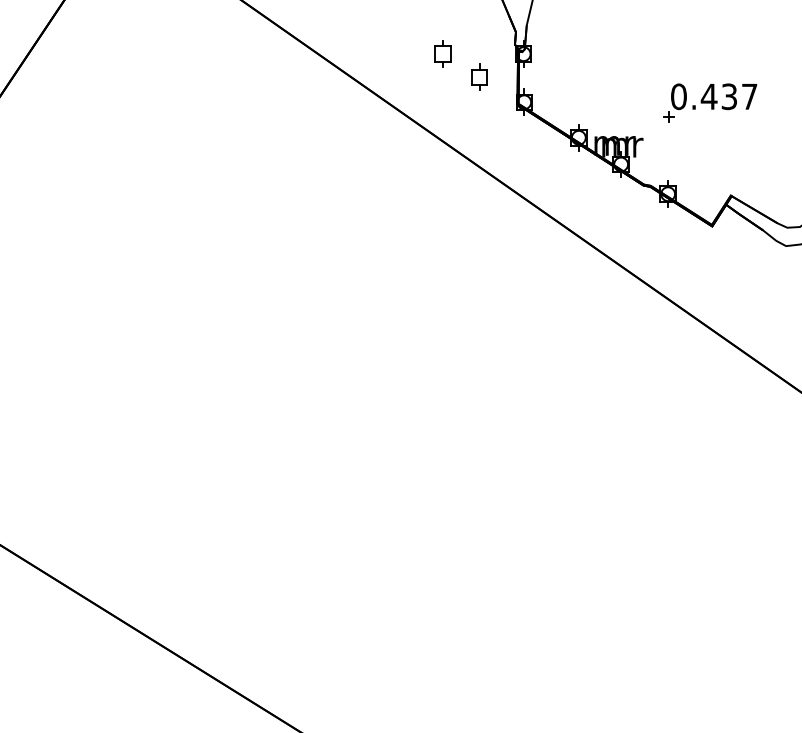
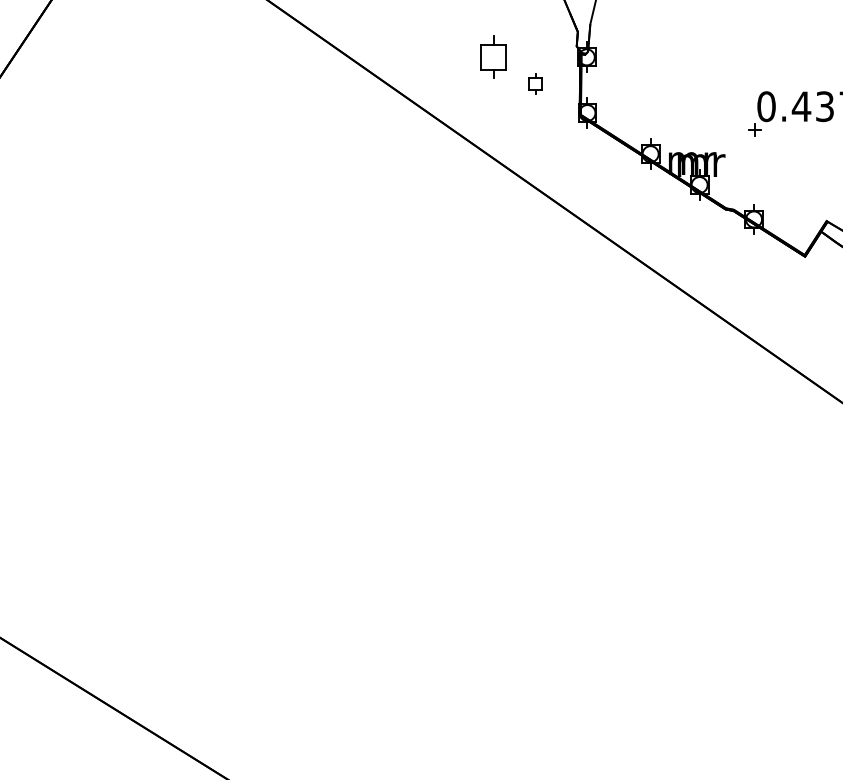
part: (442, 53) -> (492, 56), size x1.4
part: (479, 76) -> (535, 83), size x0.7

